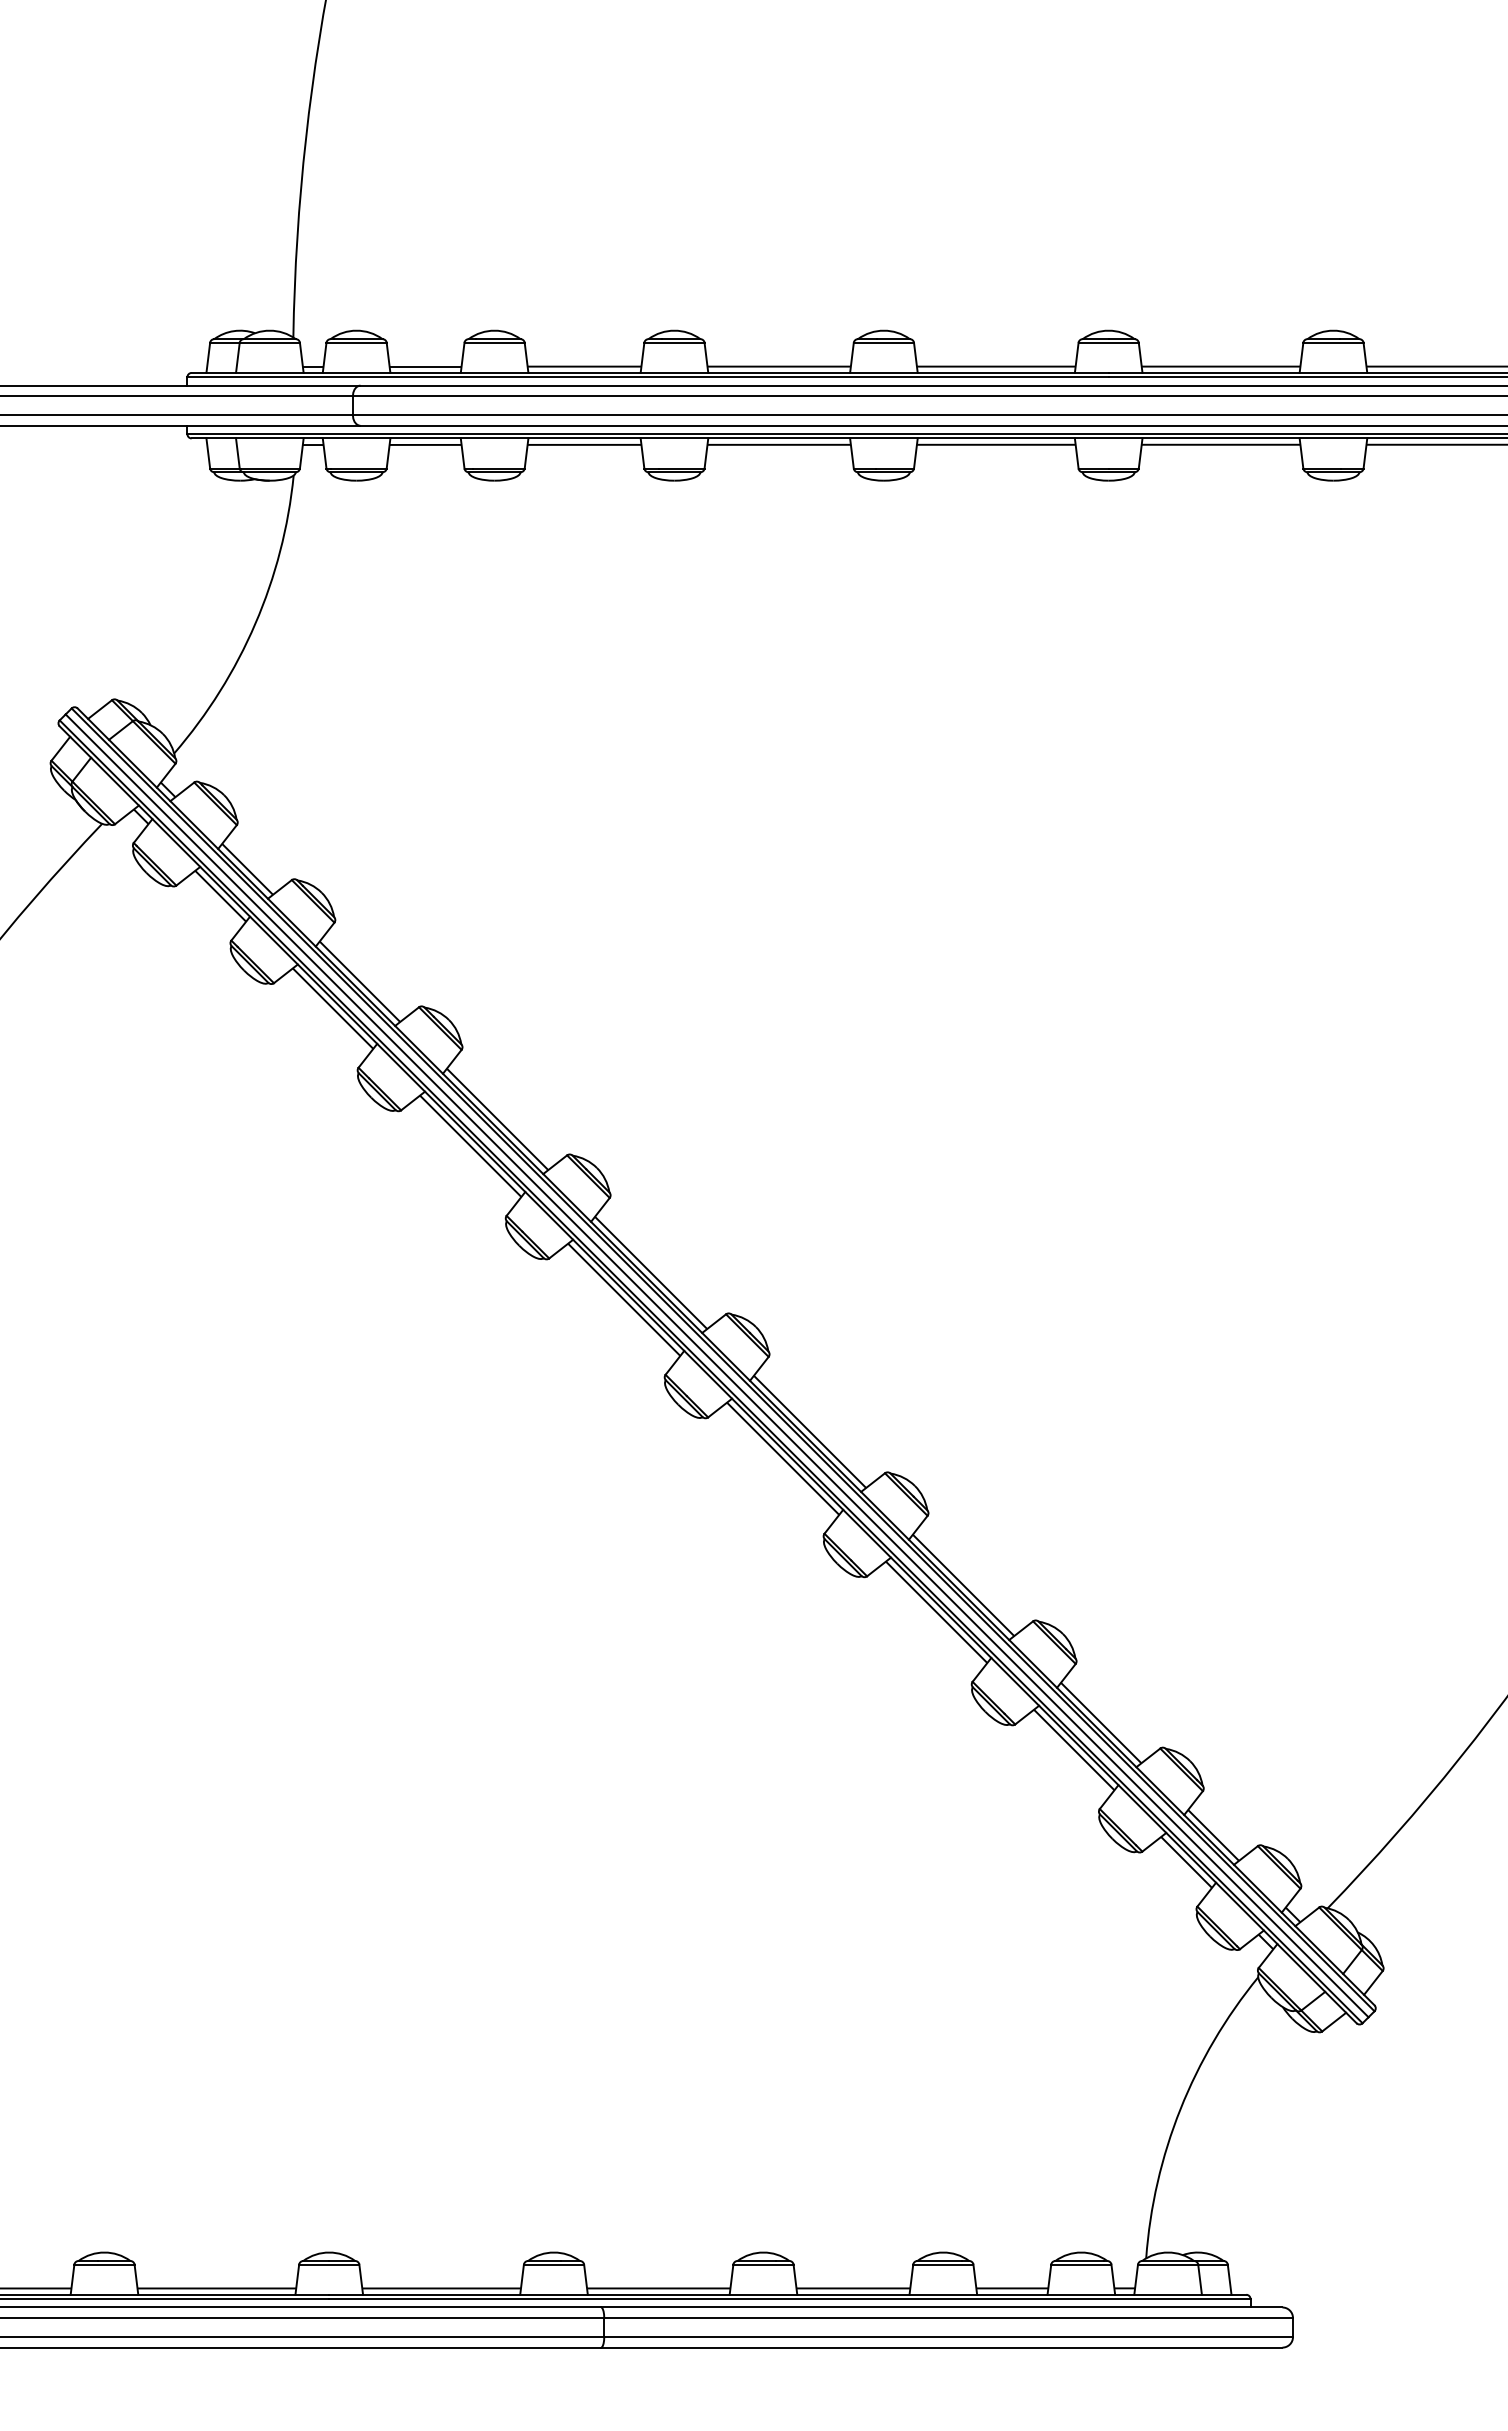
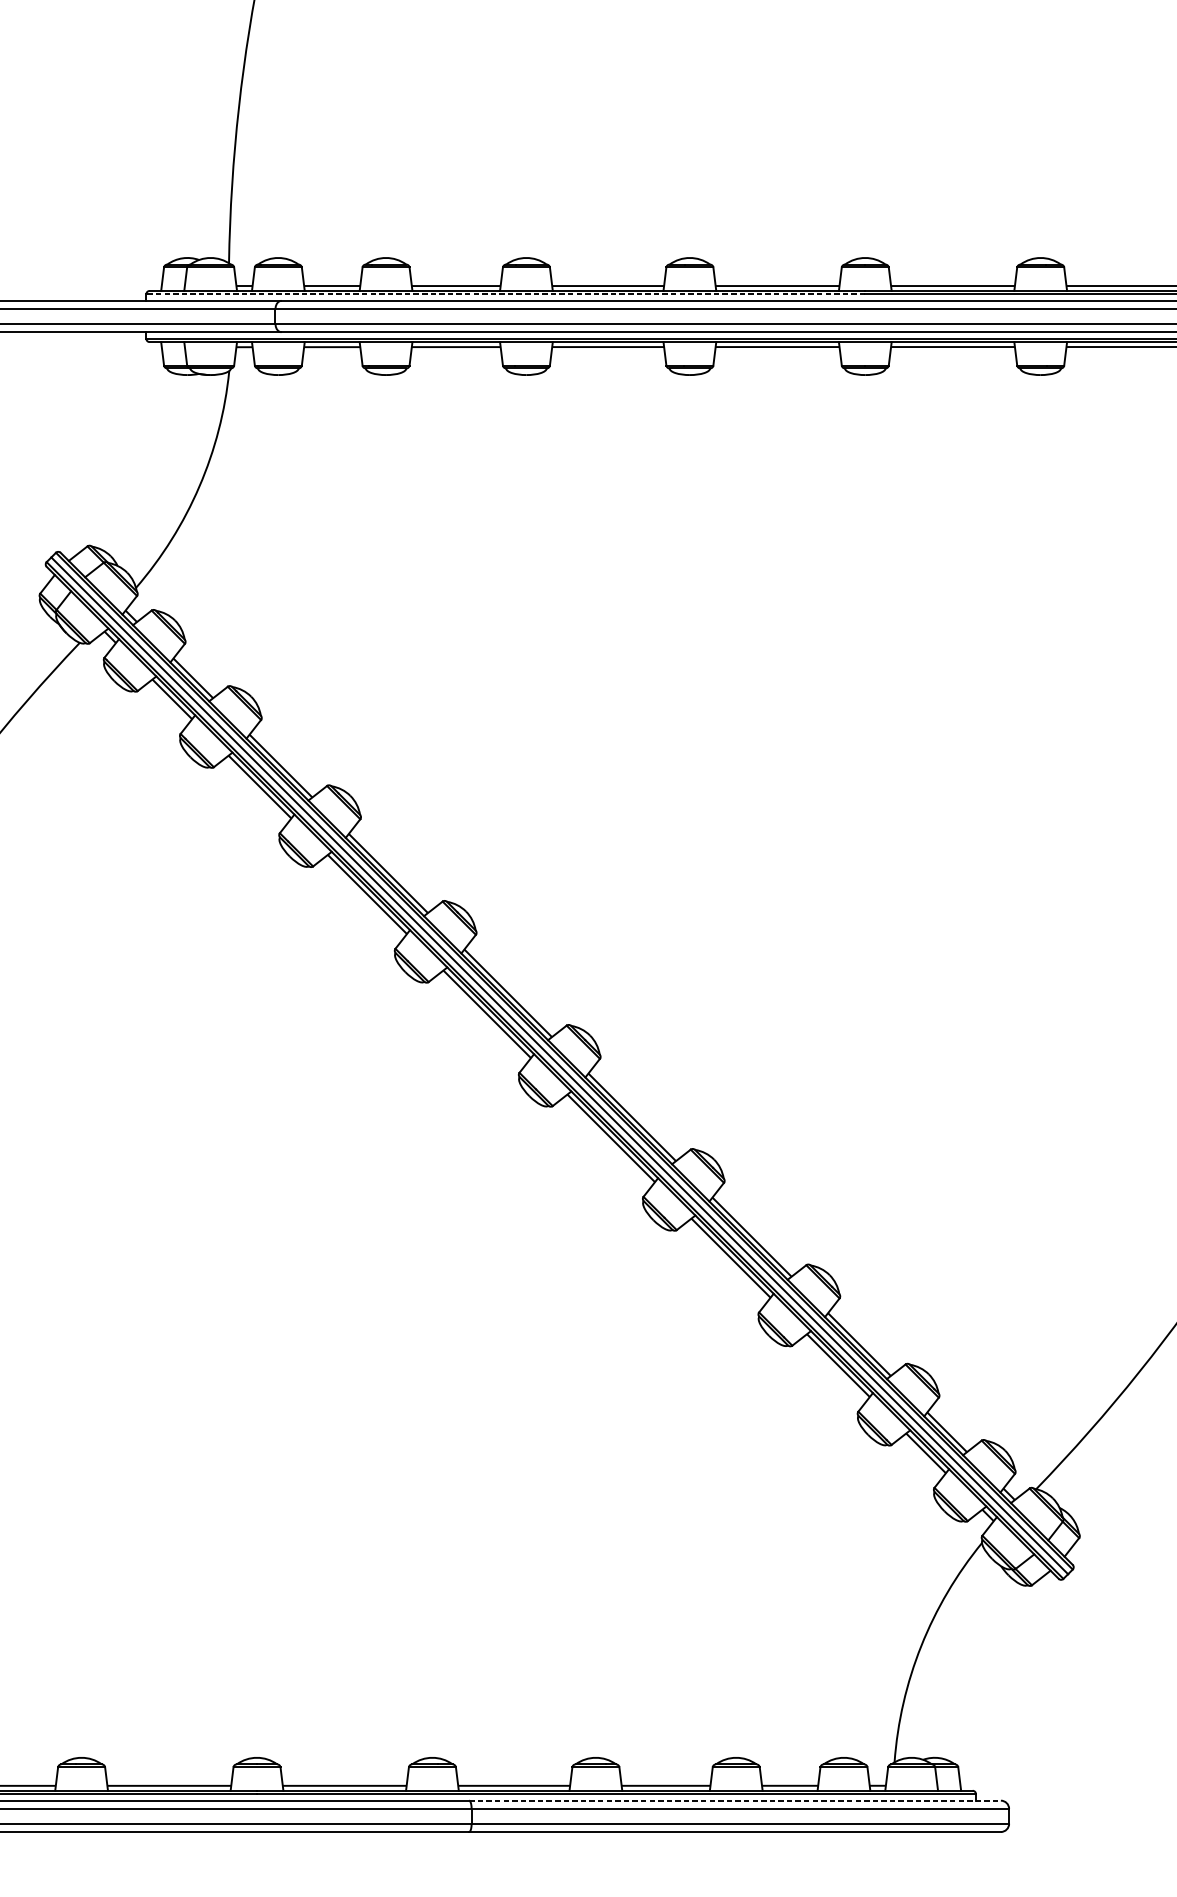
line: (648, 377) -> (506, 294), solid -> dashed
line: (941, 2307) -> (734, 1800), solid -> dashed

